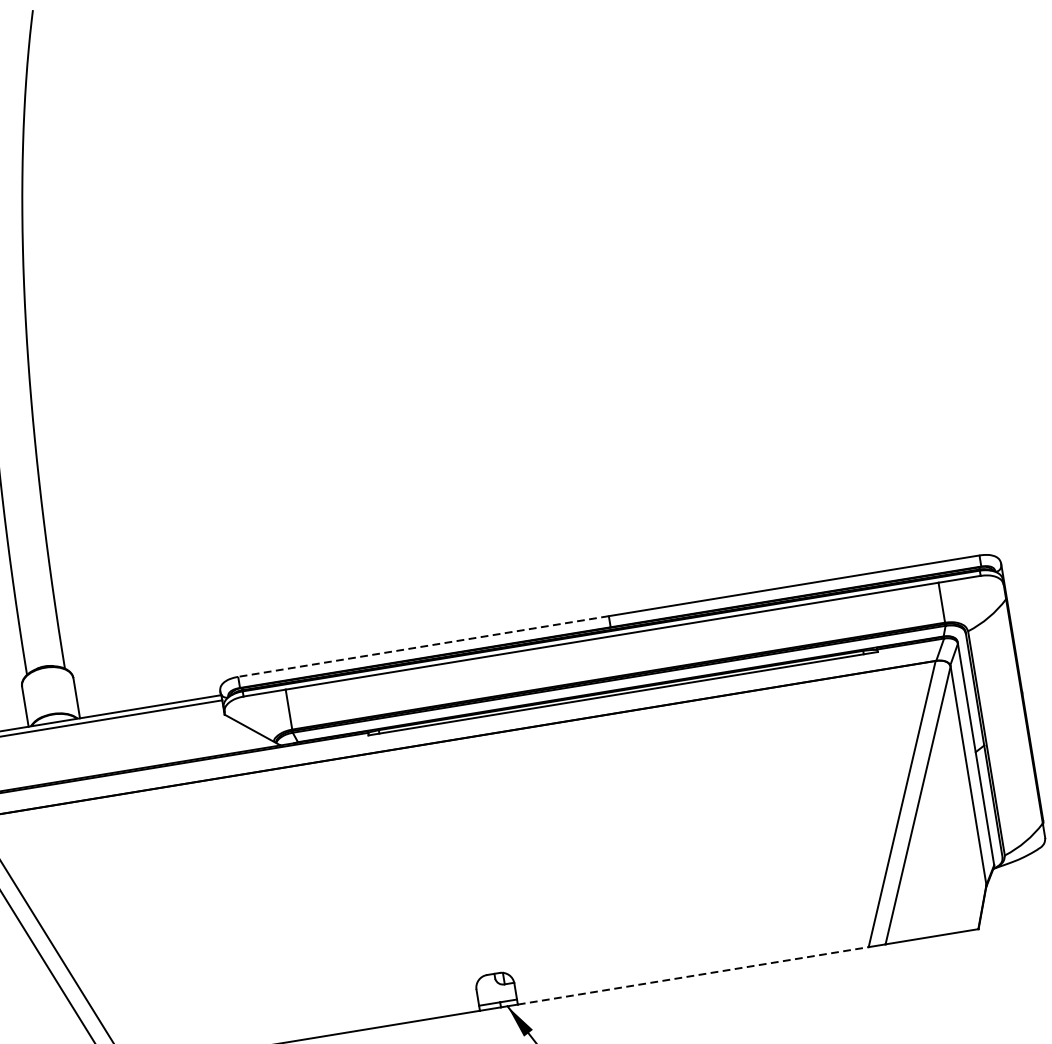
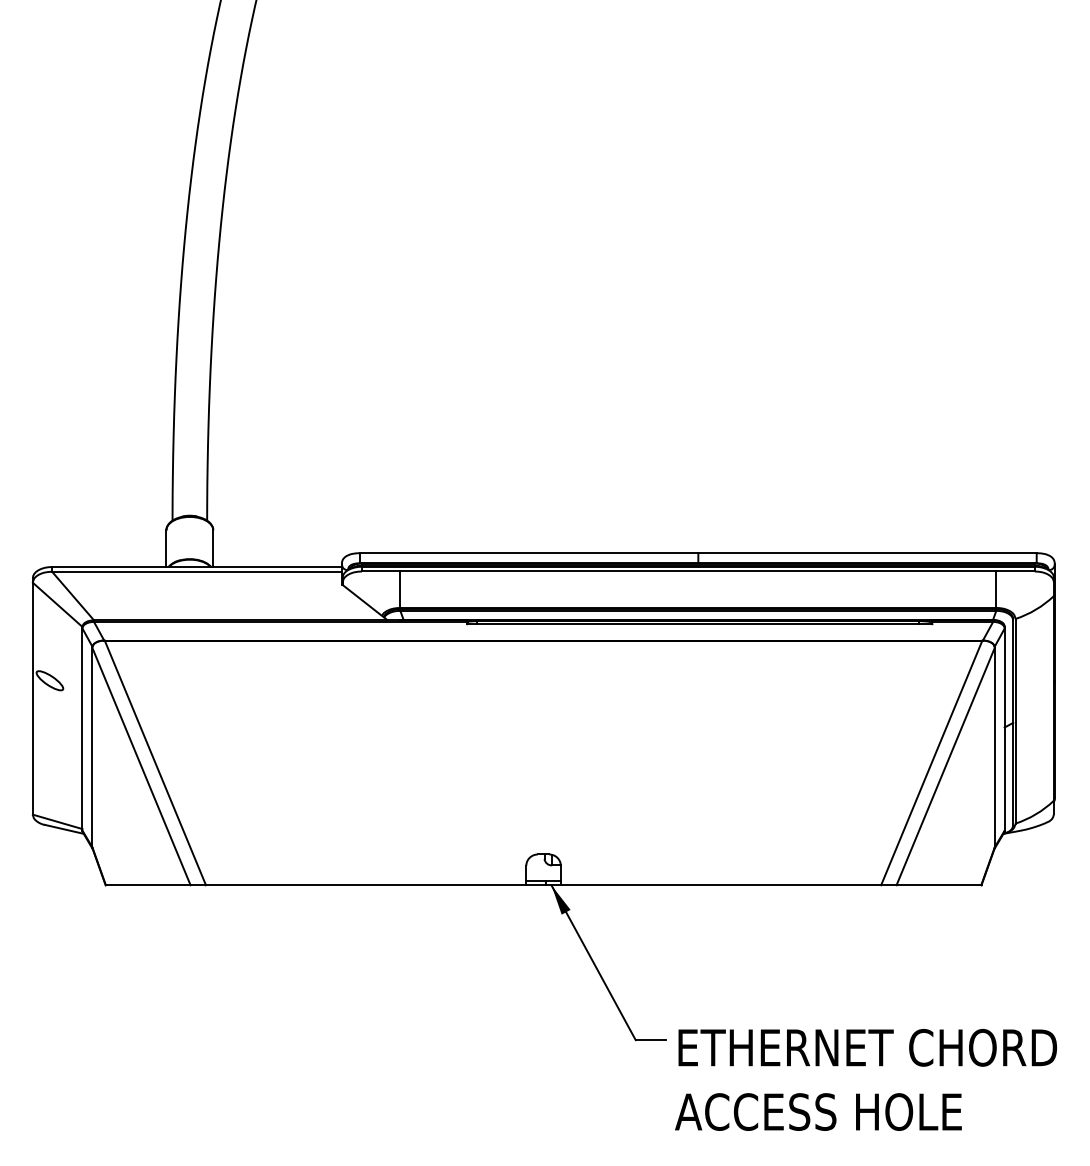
line: (422, 646) -> (528, 553), dashed -> solid
line: (693, 976) -> (721, 885), dashed -> solid

